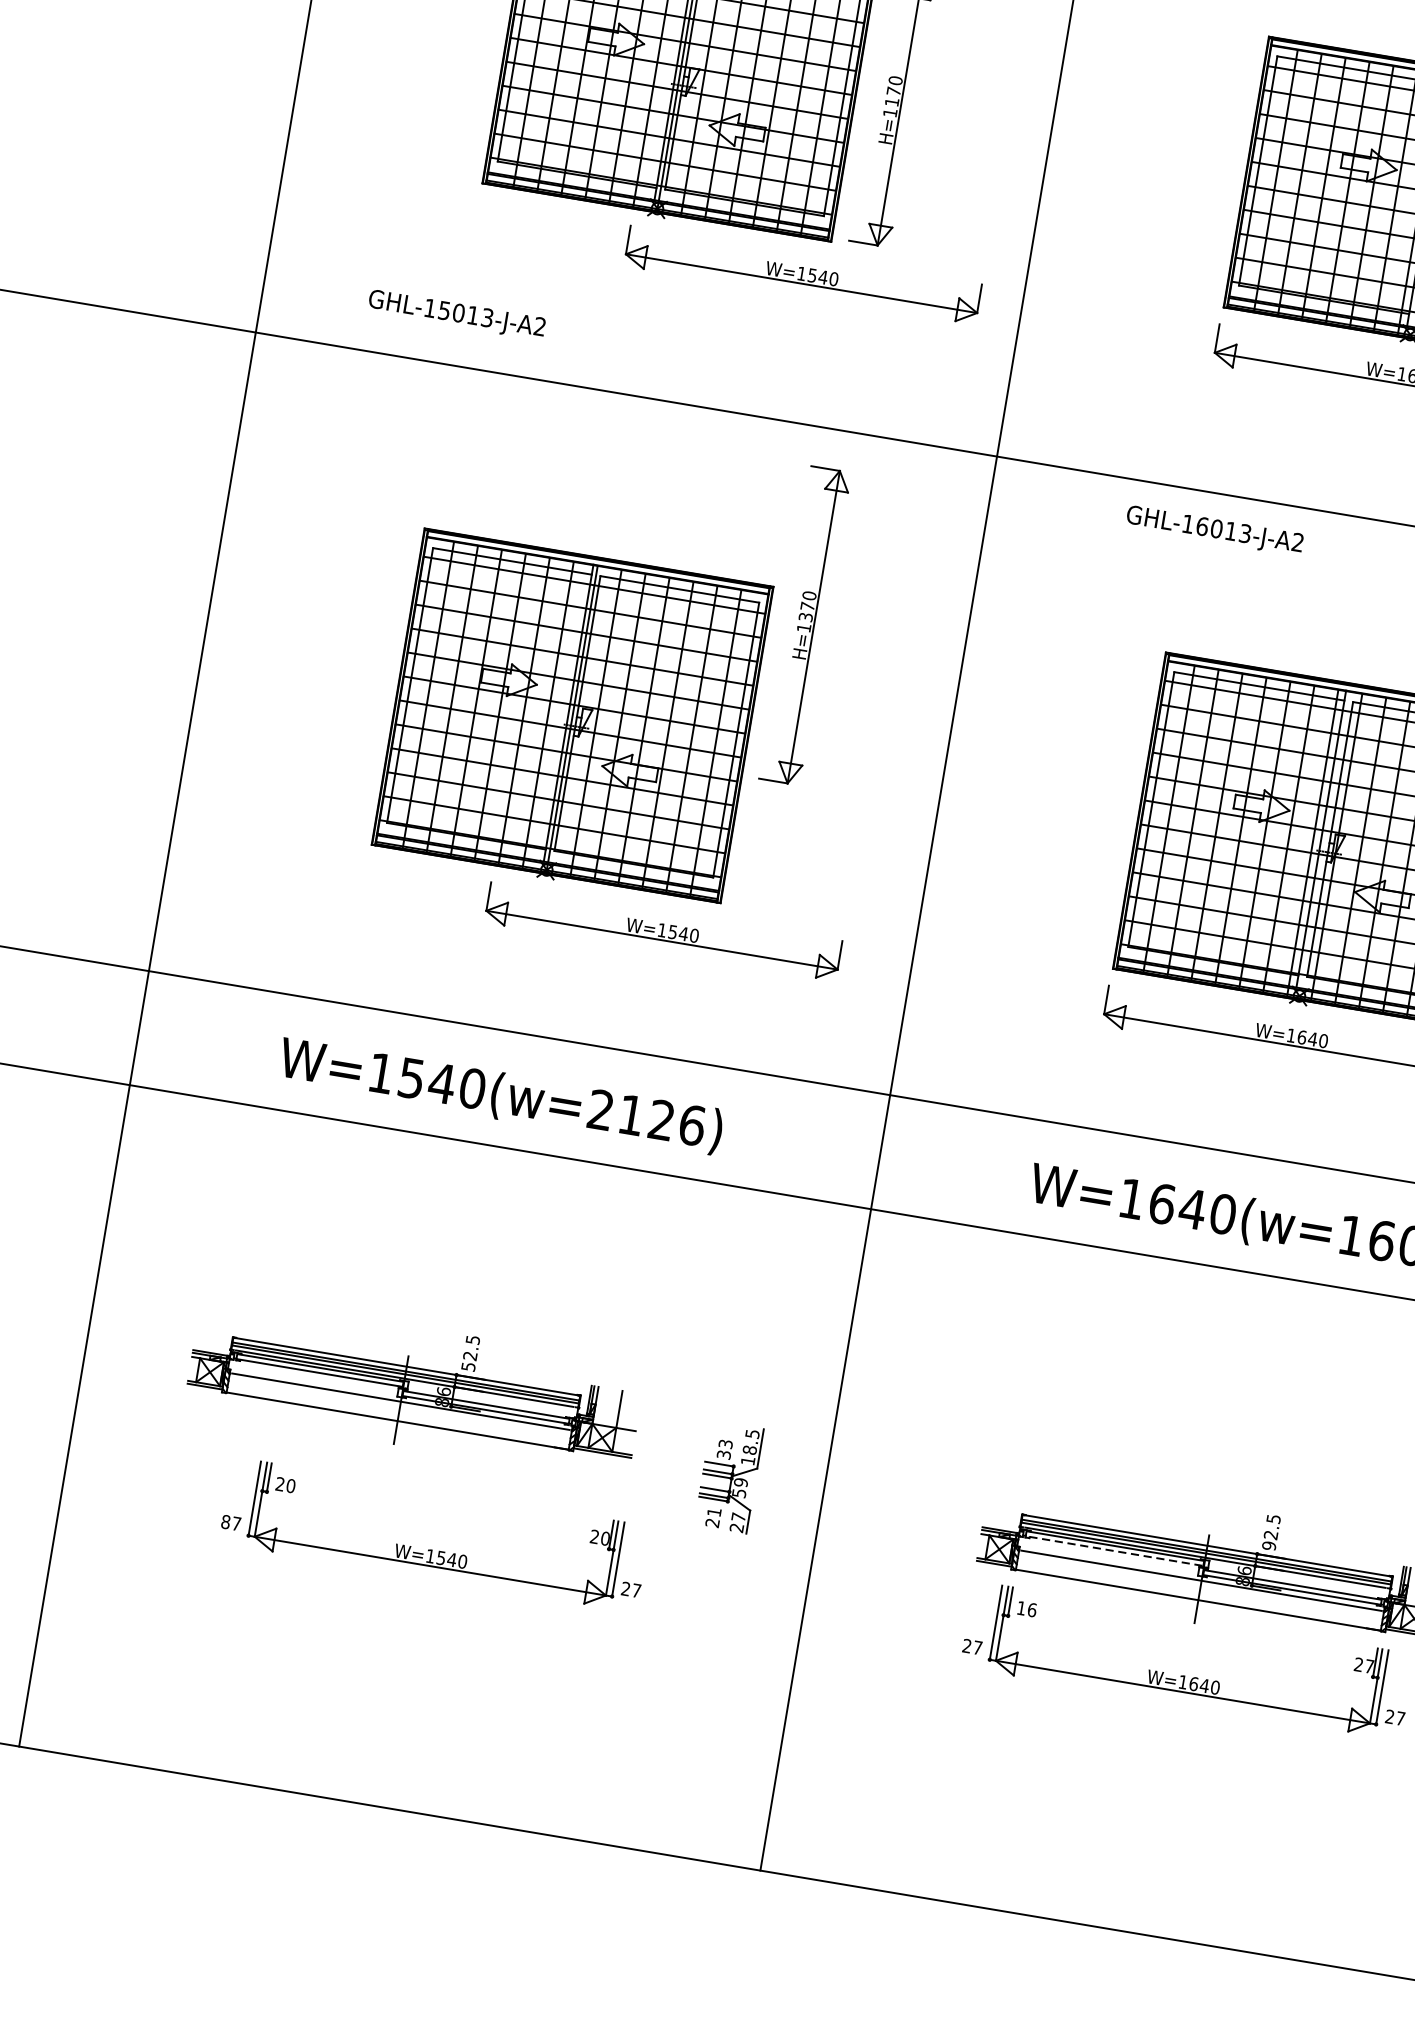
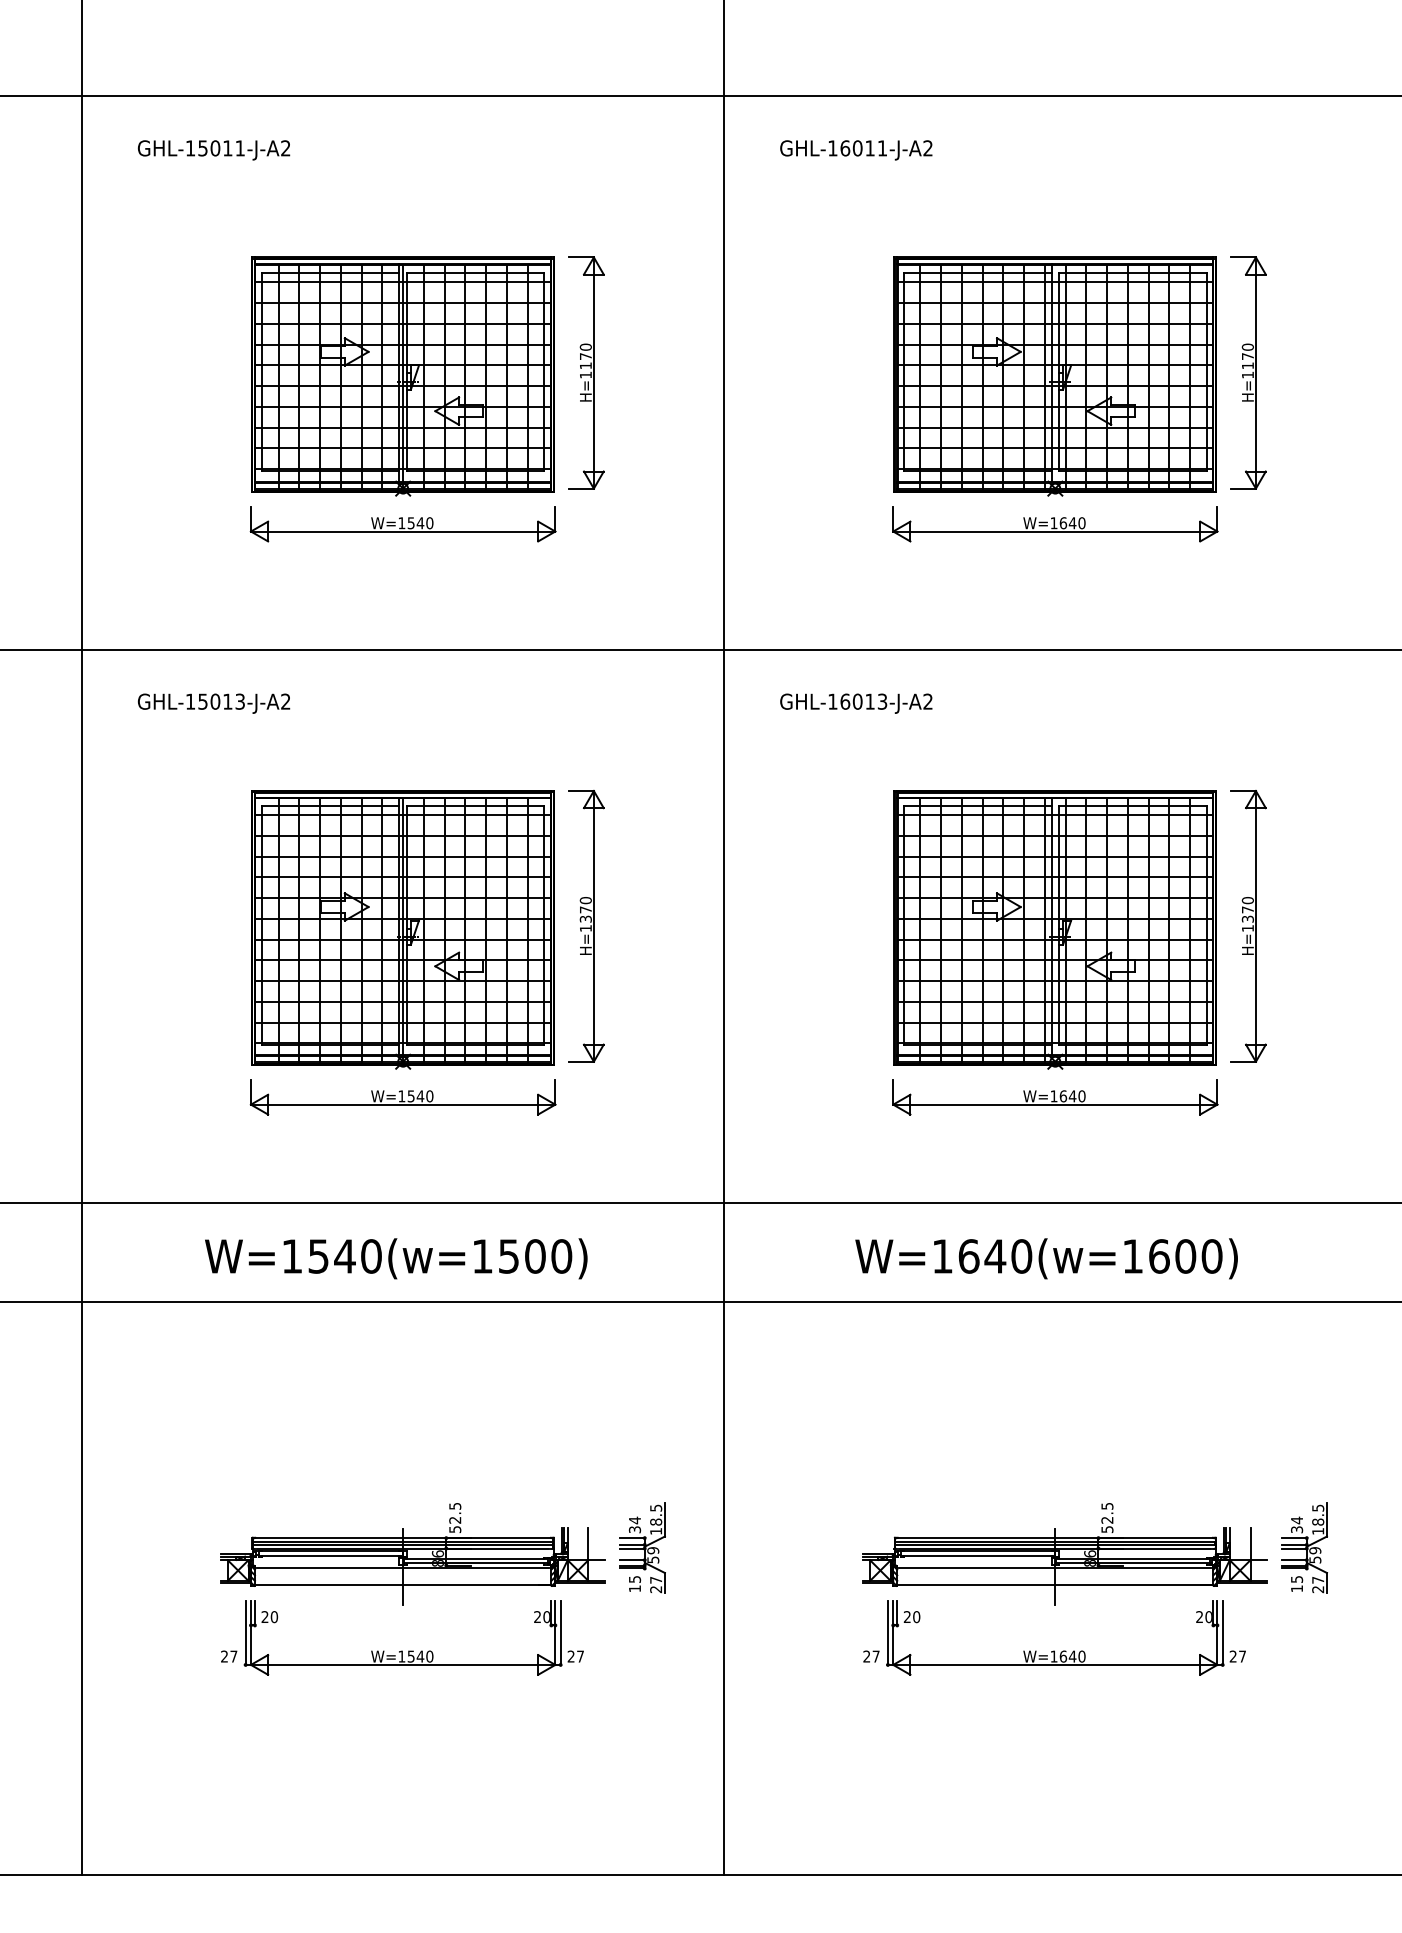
part: (802, 275) -> (402, 524), moved
text: (456, 314) -> (213, 703), moved
text: (1215, 530) -> (856, 703), moved
part: (805, 625) -> (586, 926), moved
part: (662, 931) -> (402, 1097), moved
text: (646, 1117) -> (522, 1256), W=1540(w=2126) -> W=1540(w=1500)
part: (414, 1387) -> (412, 1554), moved
text: (725, 1444) -> (634, 1520), 33 -> 34
text: (712, 1518) -> (634, 1584), 21 -> 15
text: (225, 1521) -> (224, 1656), 87 -> 27
text: (1269, 1545) -> (1107, 1529), 92.5 -> 52.5
line: (1114, 1550) -> (977, 1555), dashed -> solid
text: (1026, 1608) -> (911, 1616), 16 -> 20
text: (1368, 1666) -> (1208, 1617), 27 -> 20

